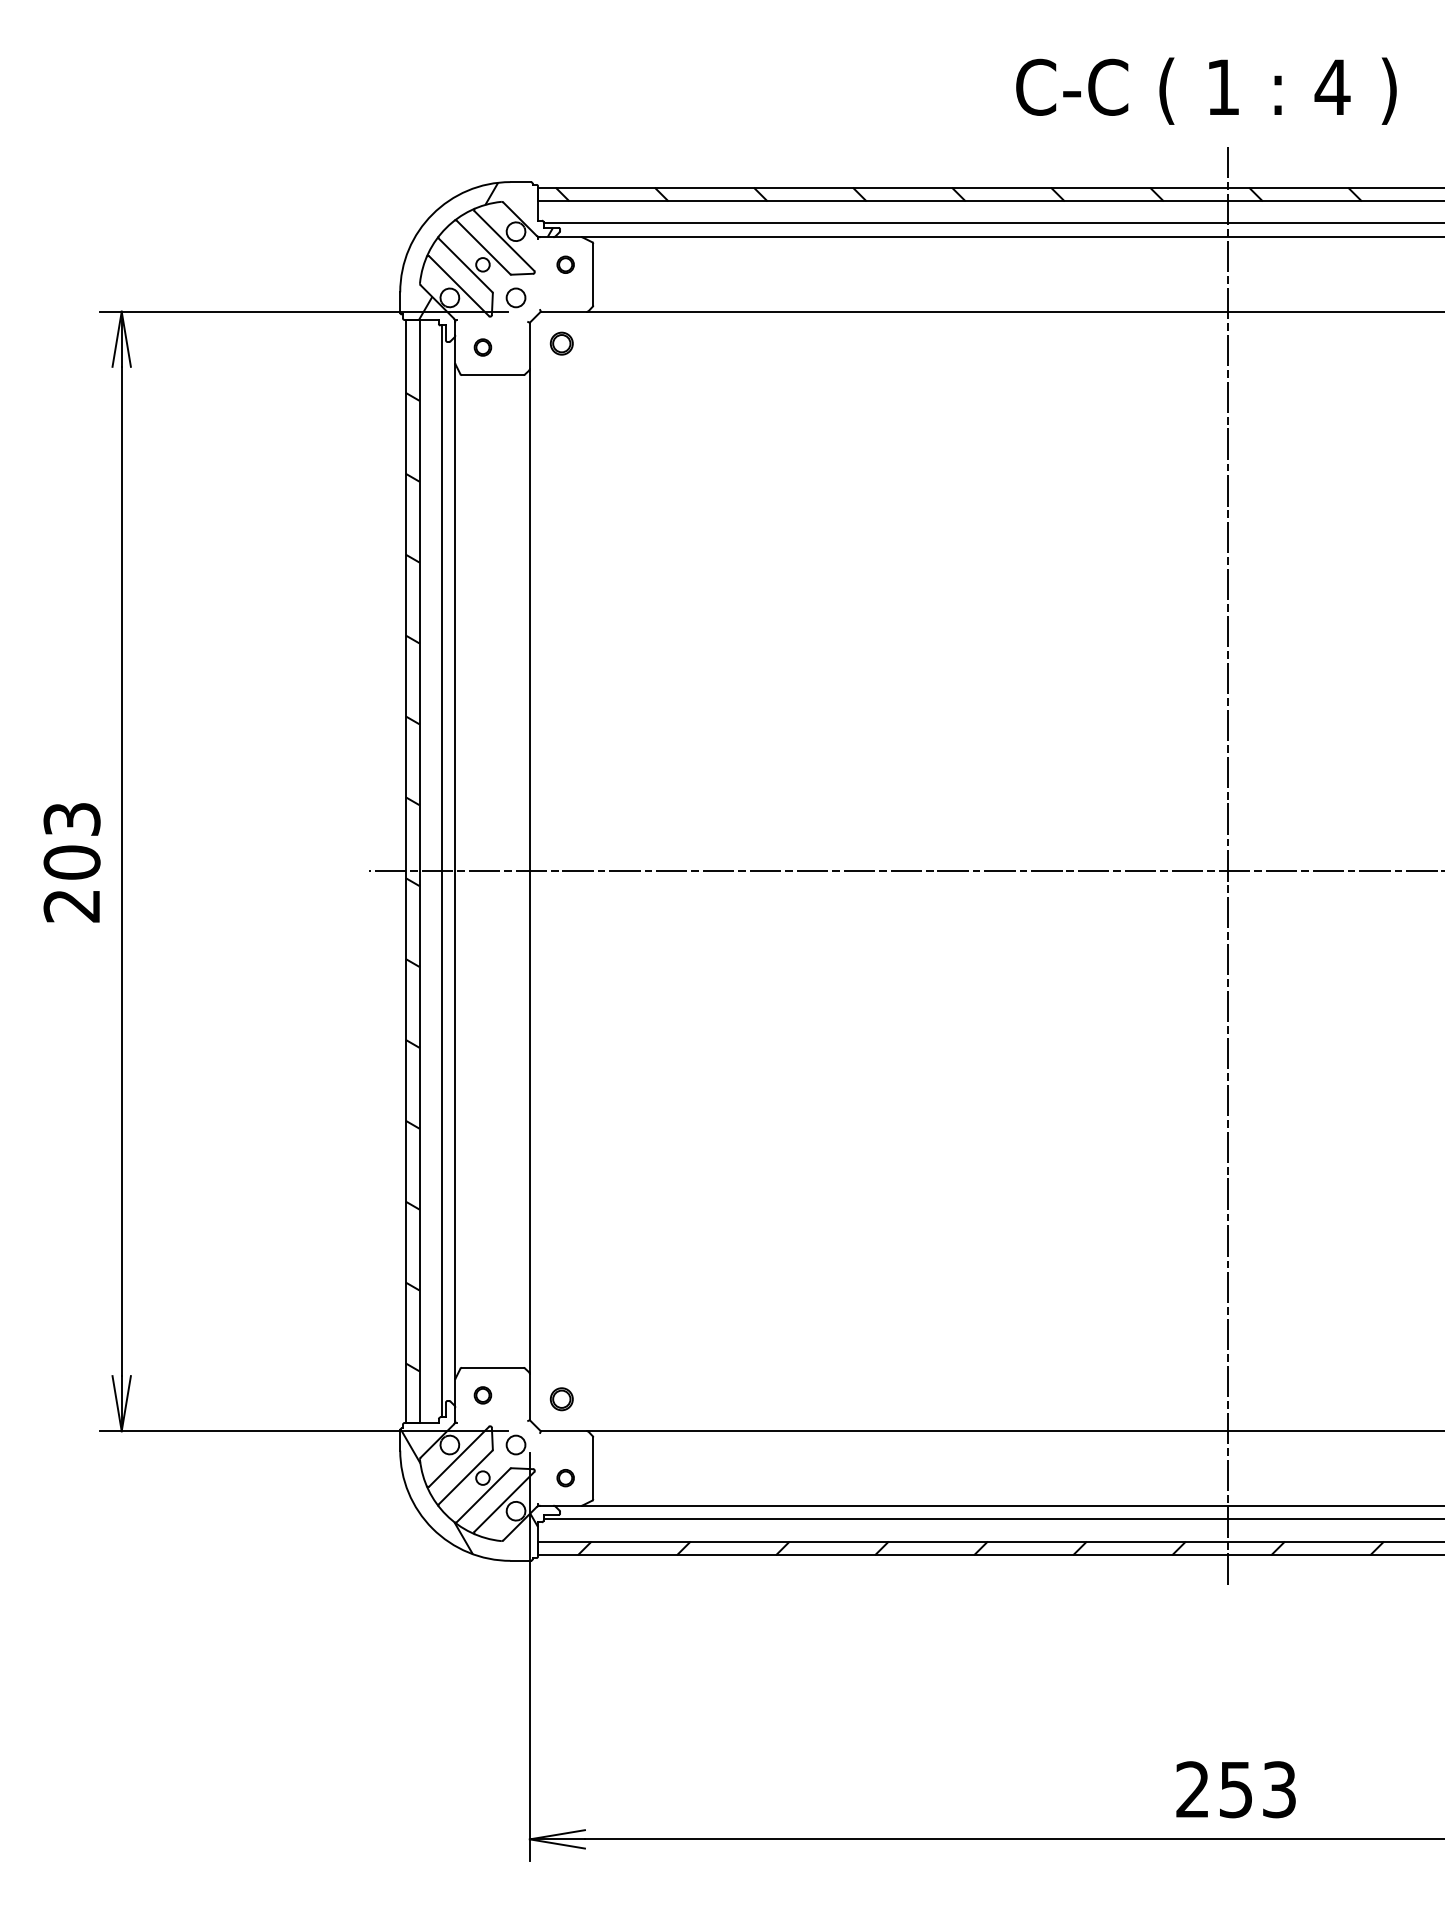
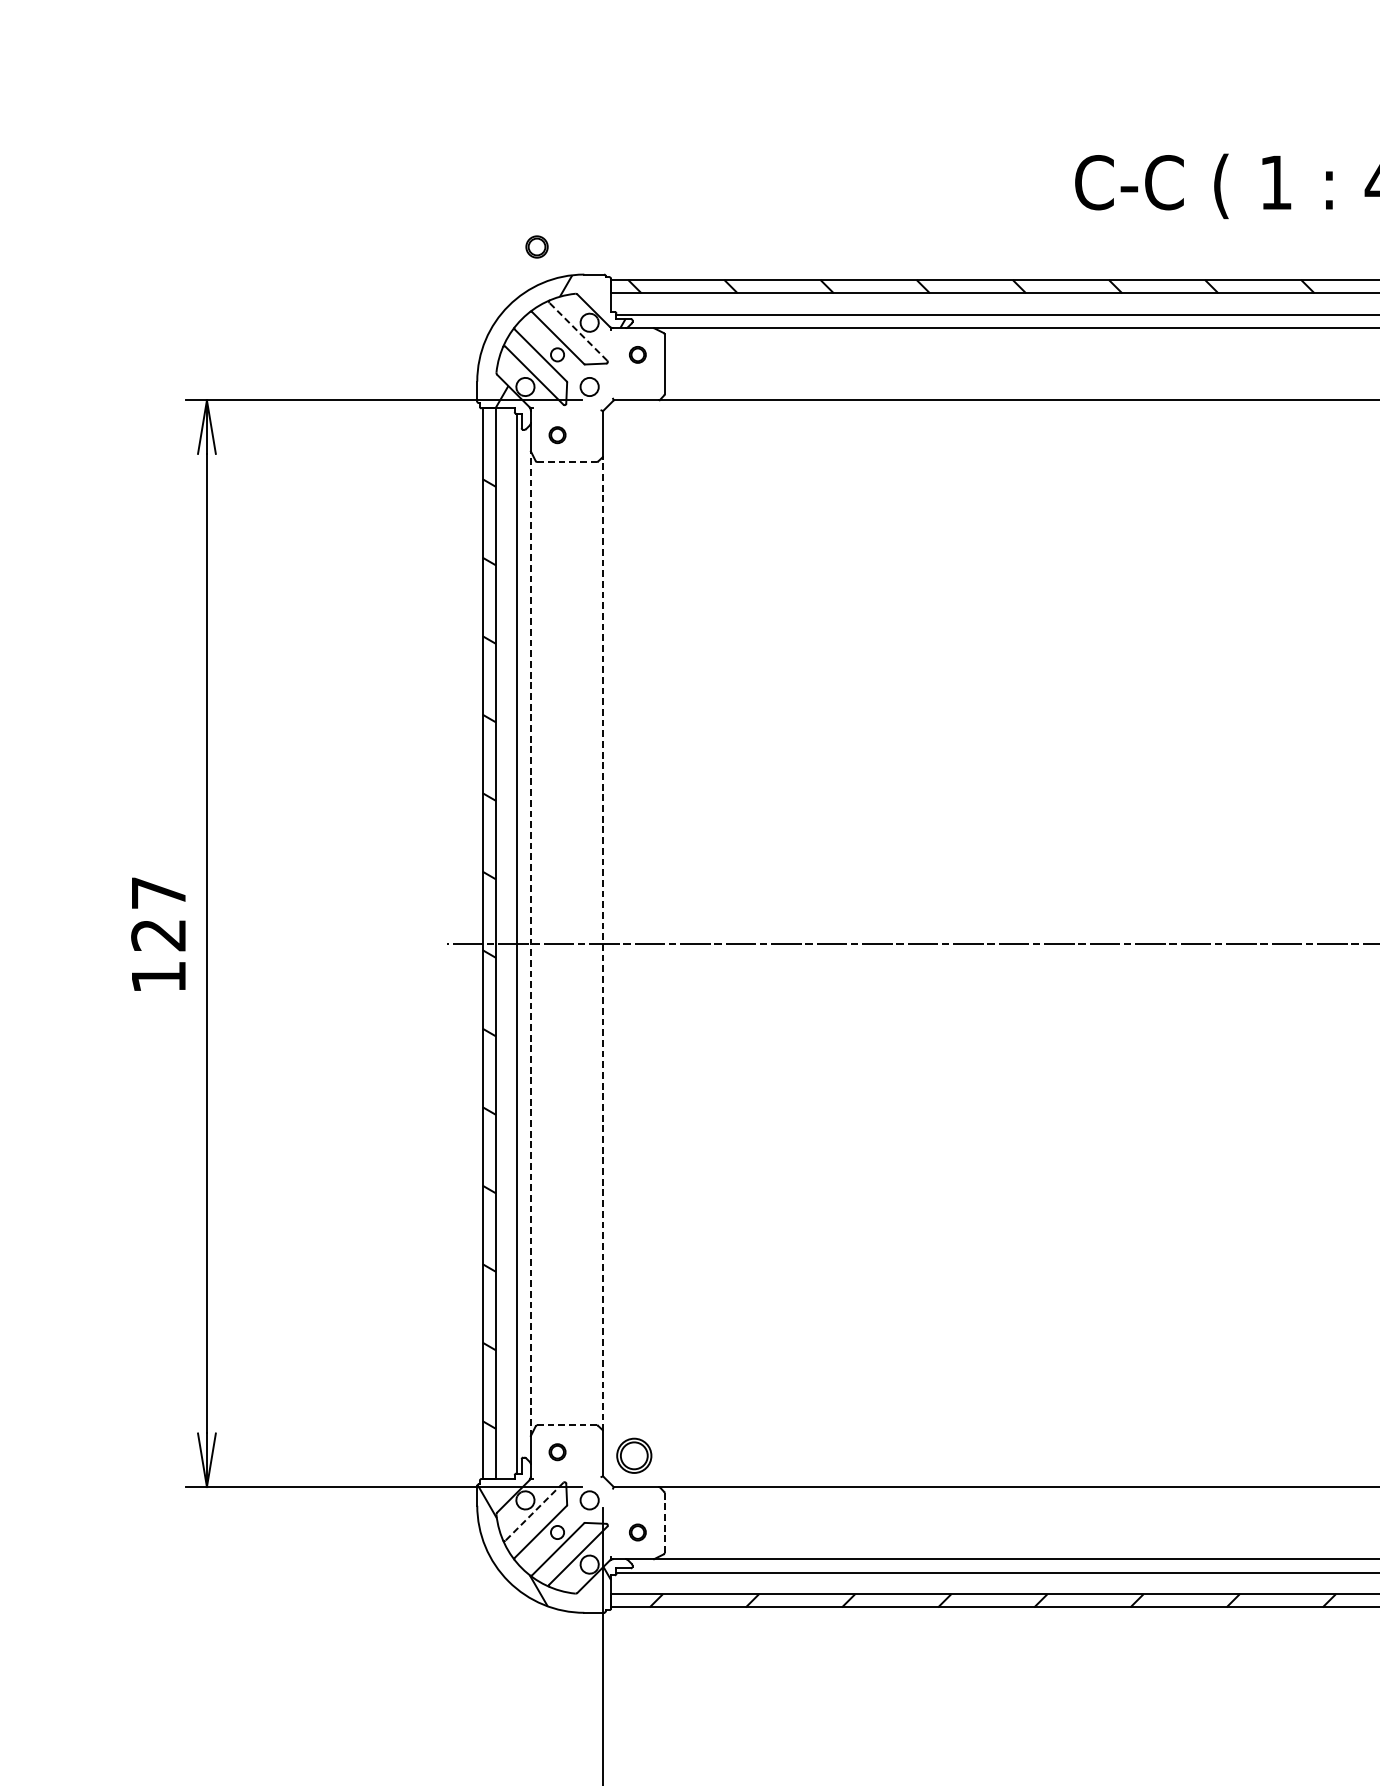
line: (504, 240) -> (578, 331), solid -> dashed
part: (561, 343) -> (536, 246), moved
line: (492, 375) -> (566, 462), solid -> dashed
text: (71, 862) -> (158, 934), 203 -> 127
line: (1227, 868) -> (1280, 940), removed
line: (529, 870) -> (602, 942), solid -> dashed
line: (455, 871) -> (530, 943), solid -> dashed
line: (492, 1367) -> (566, 1425), solid -> dashed
part: (561, 1399) -> (633, 1456), size x1.6
line: (458, 1456) -> (533, 1511), solid -> dashed
line: (593, 1468) -> (664, 1523), solid -> dashed

